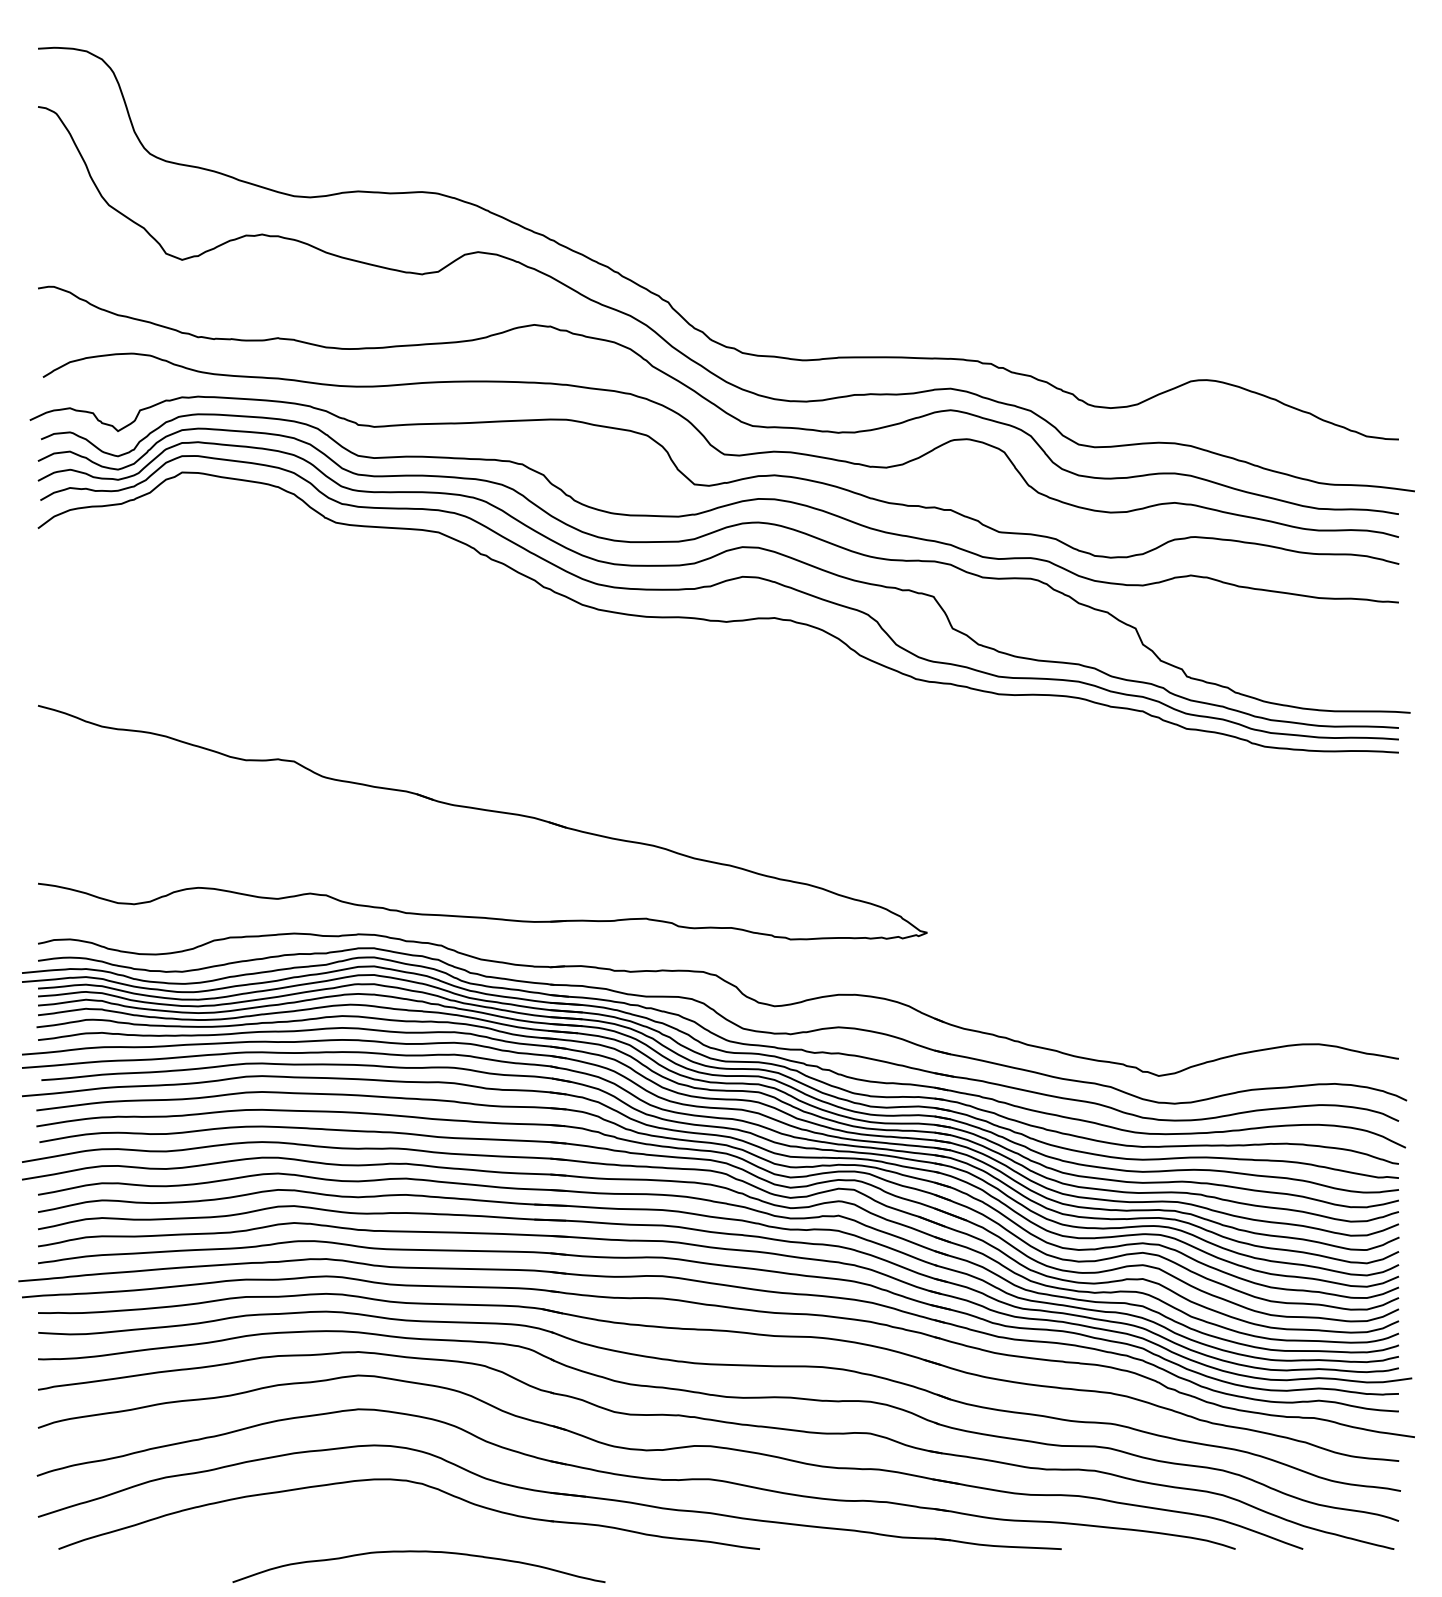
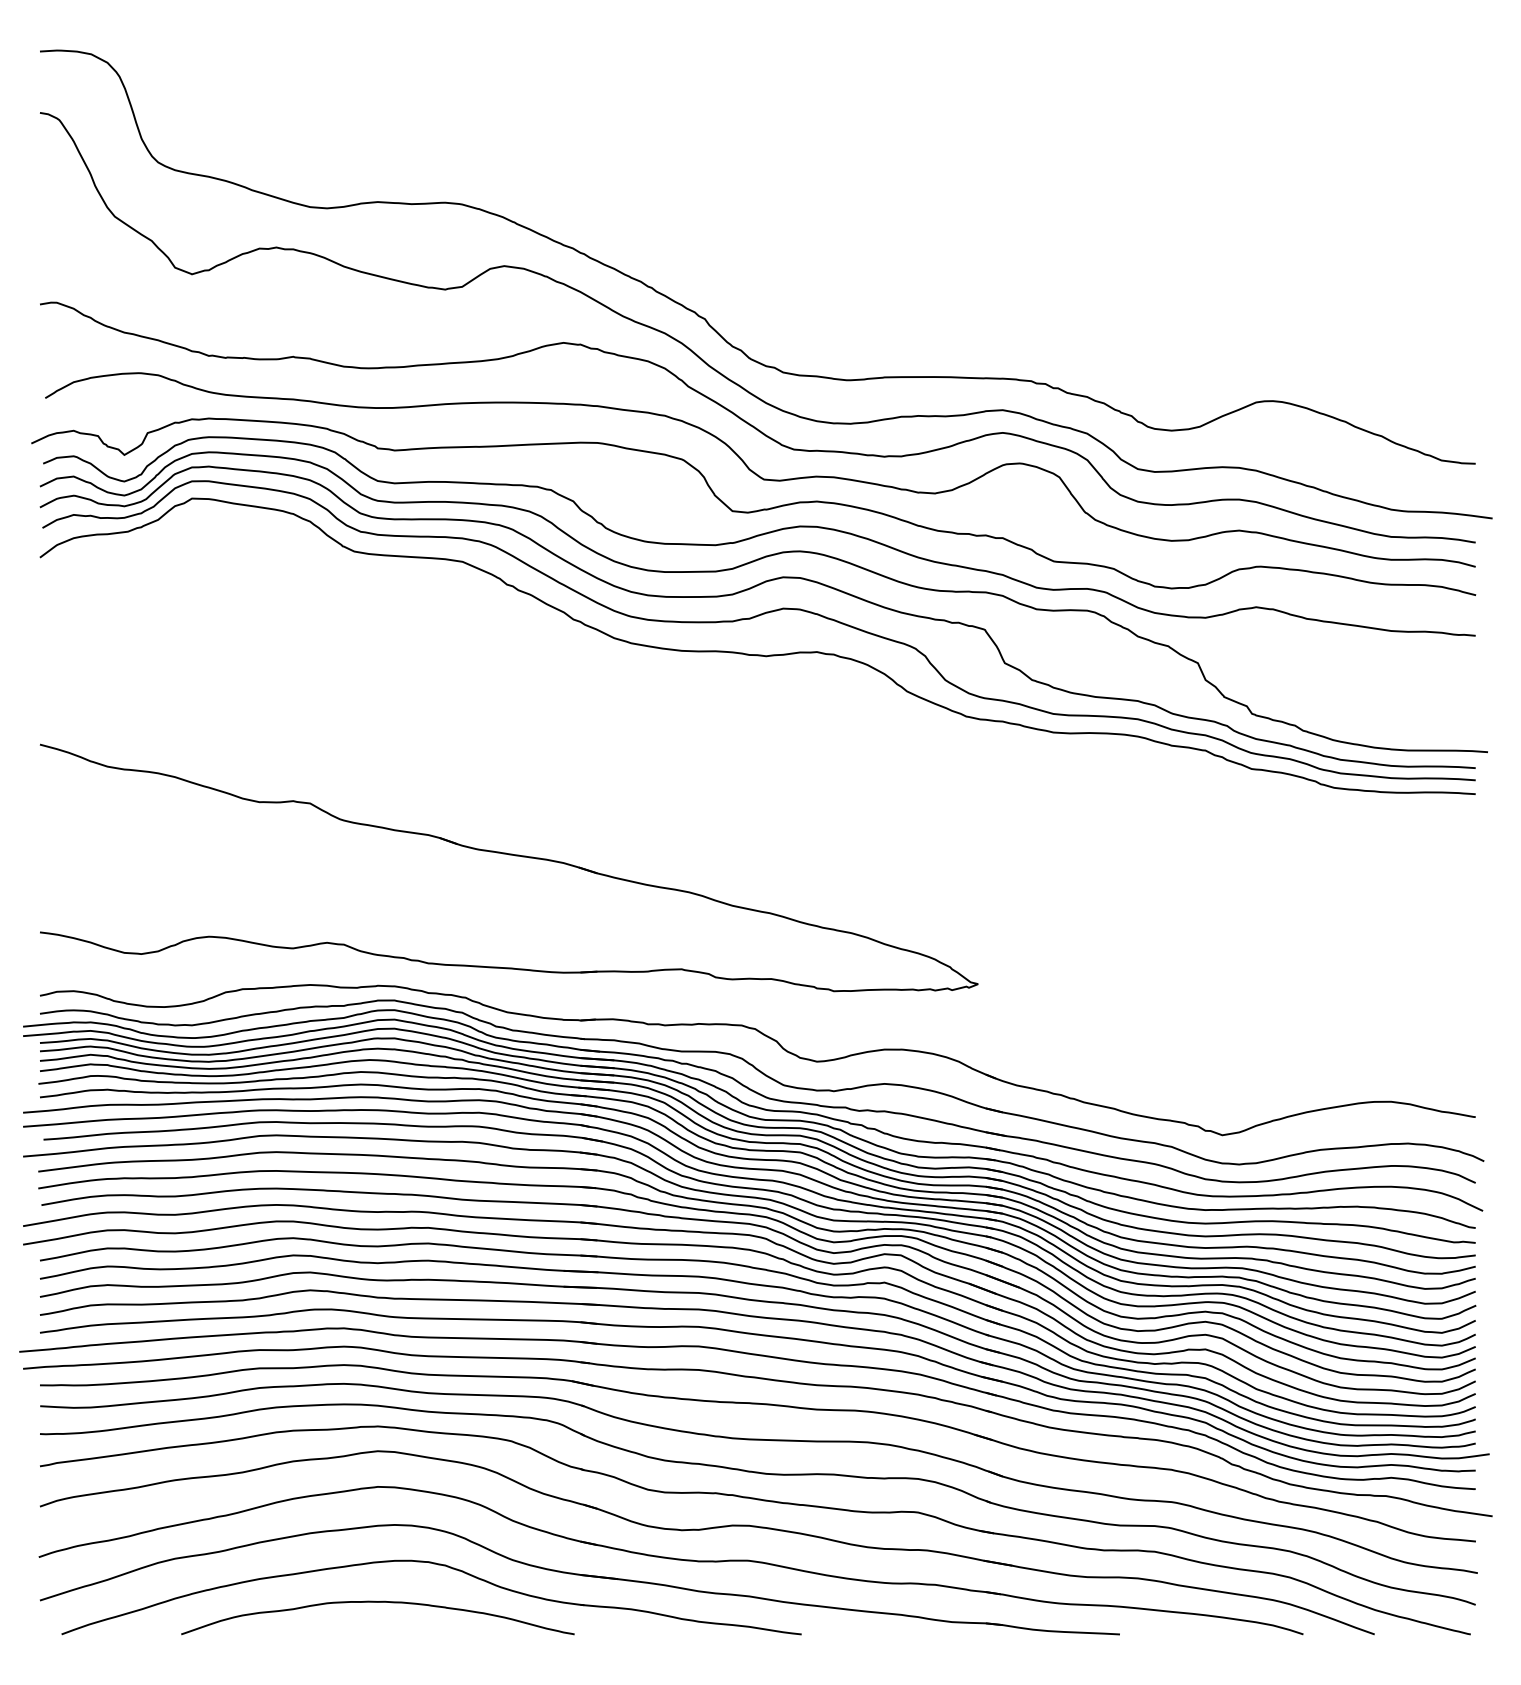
curve: (418, 1552) -> (377, 1602), moved

